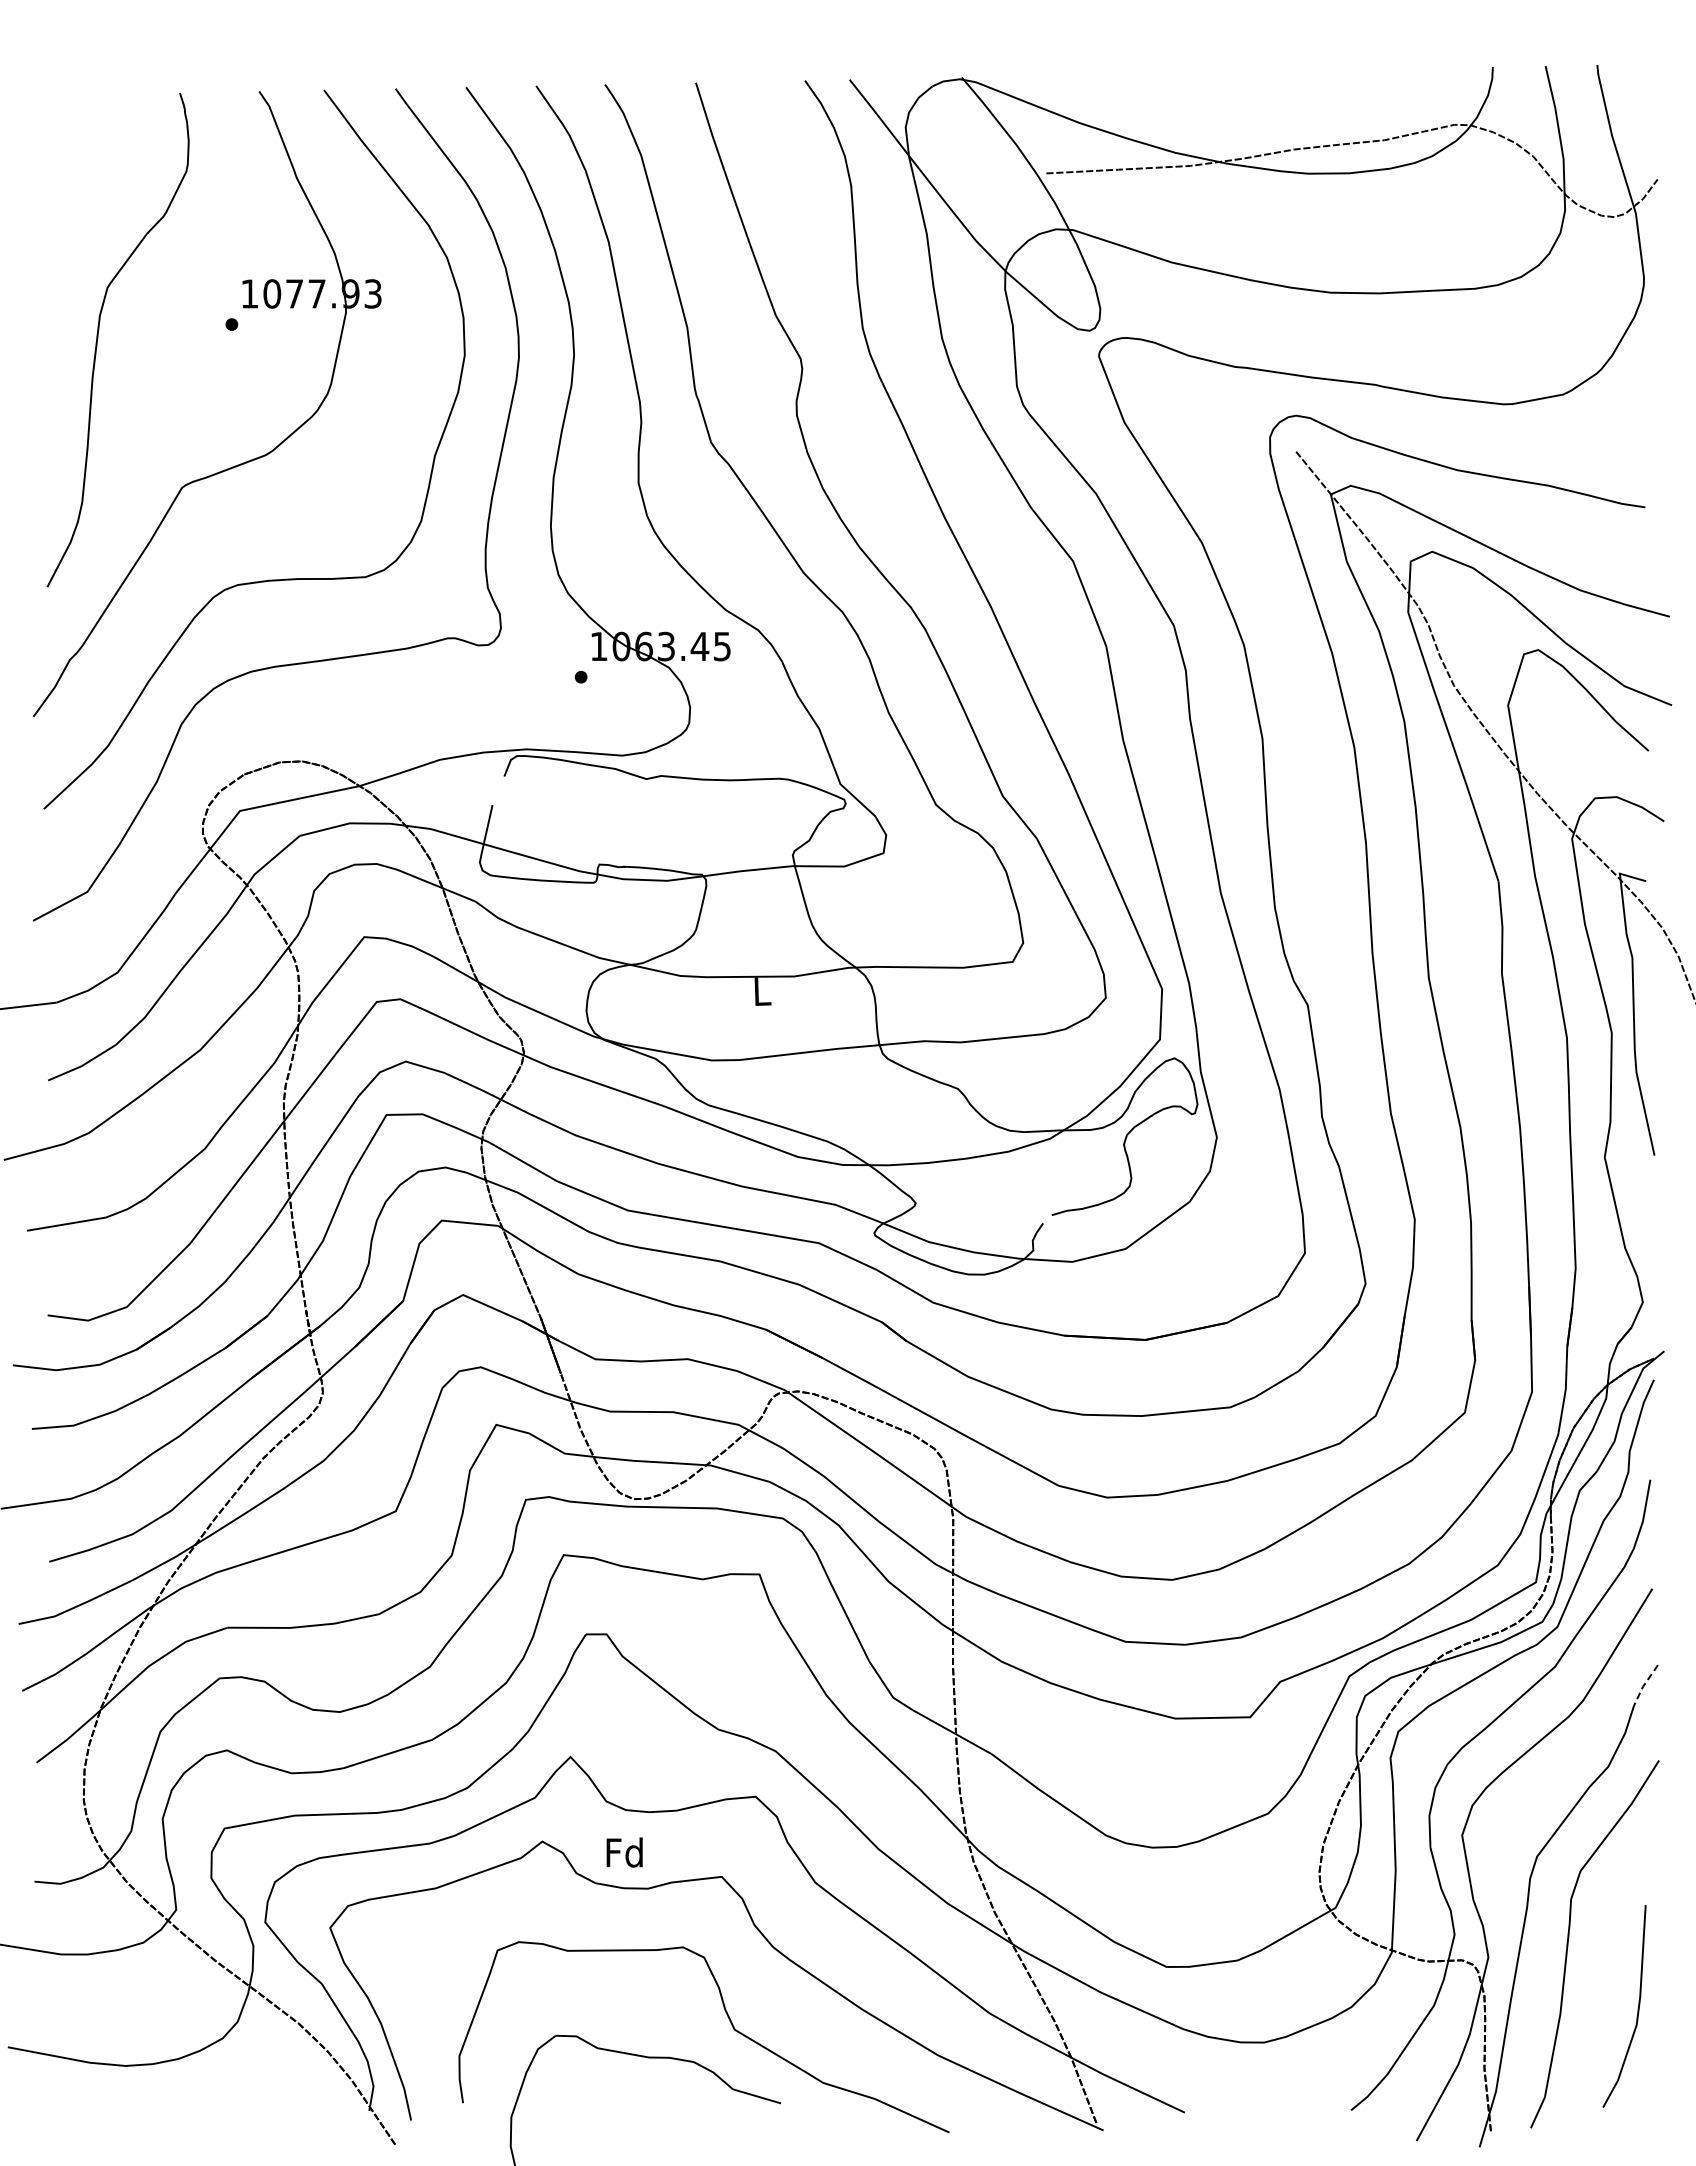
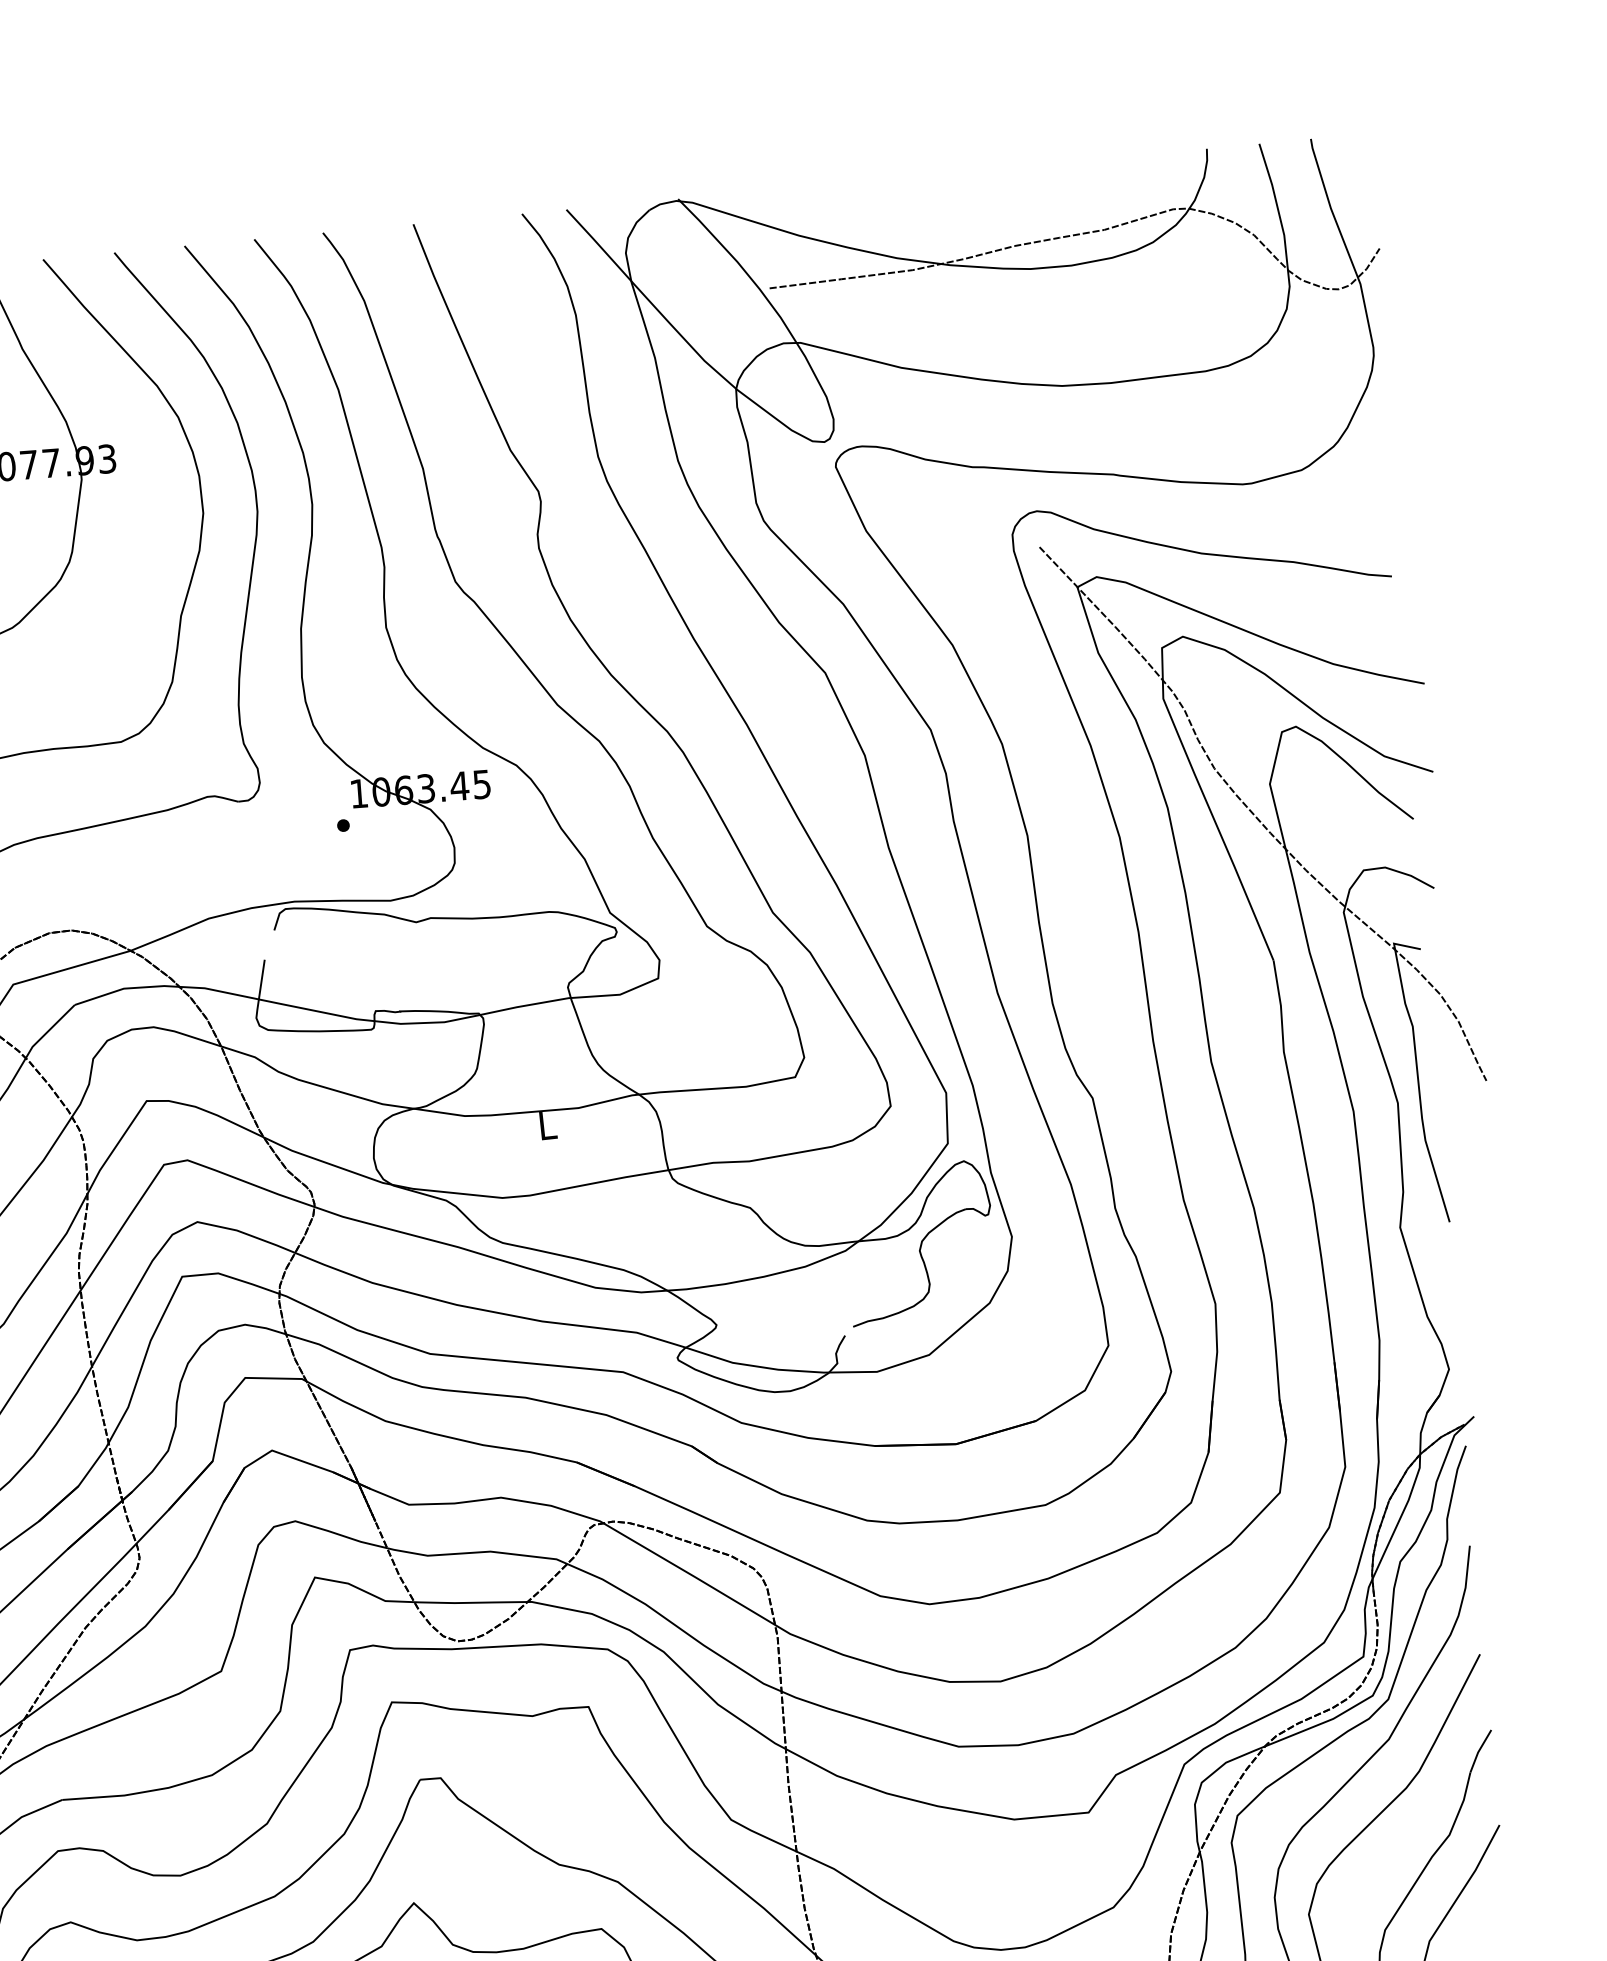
line: (1644, 1684) -> (1479, 1750), dashed -> solid

